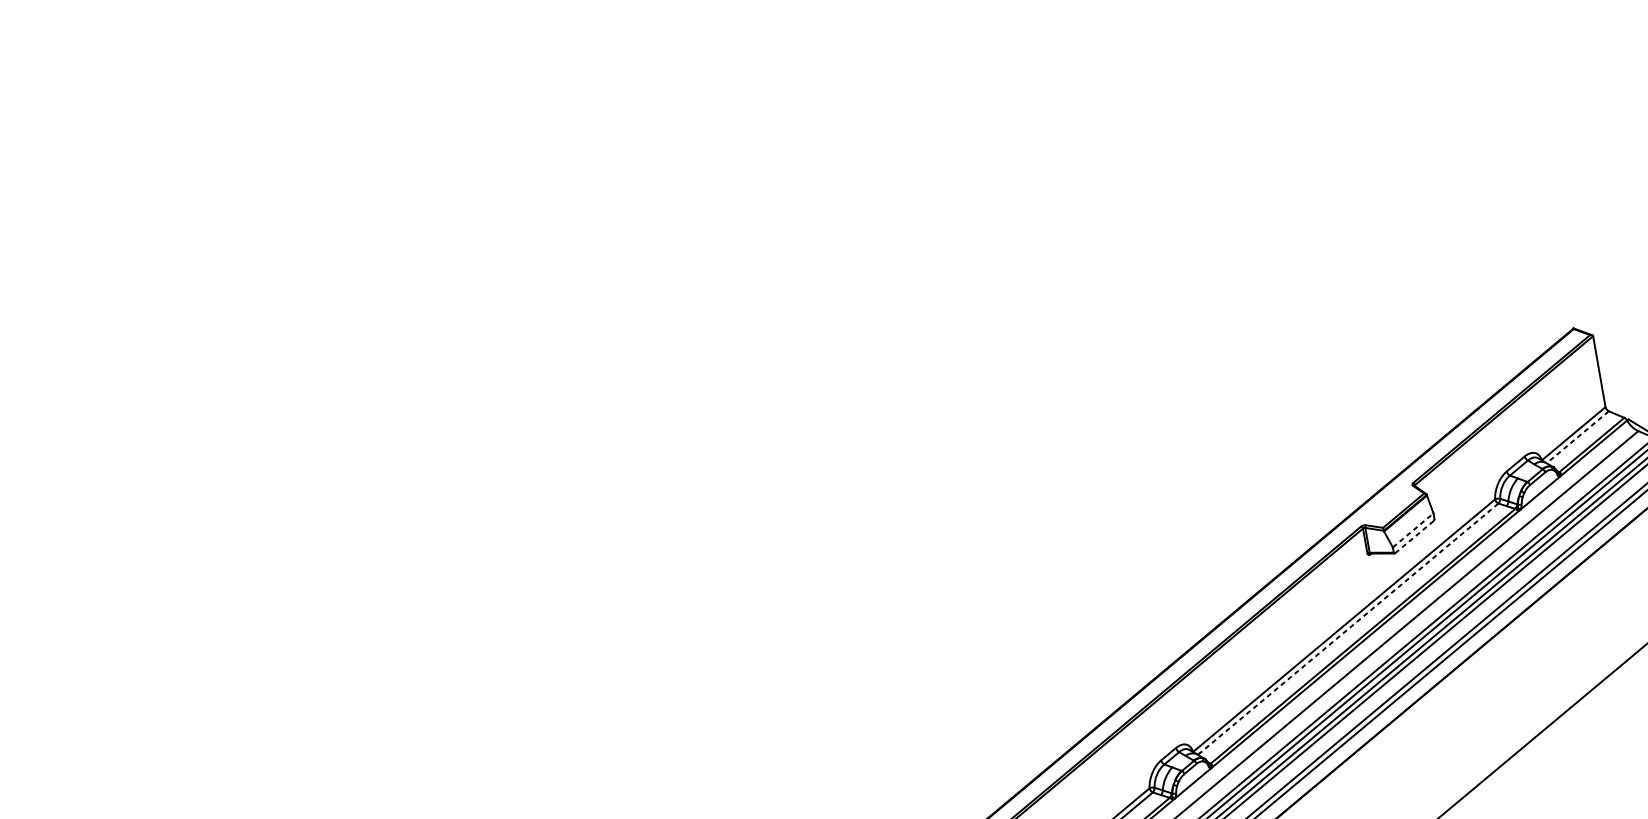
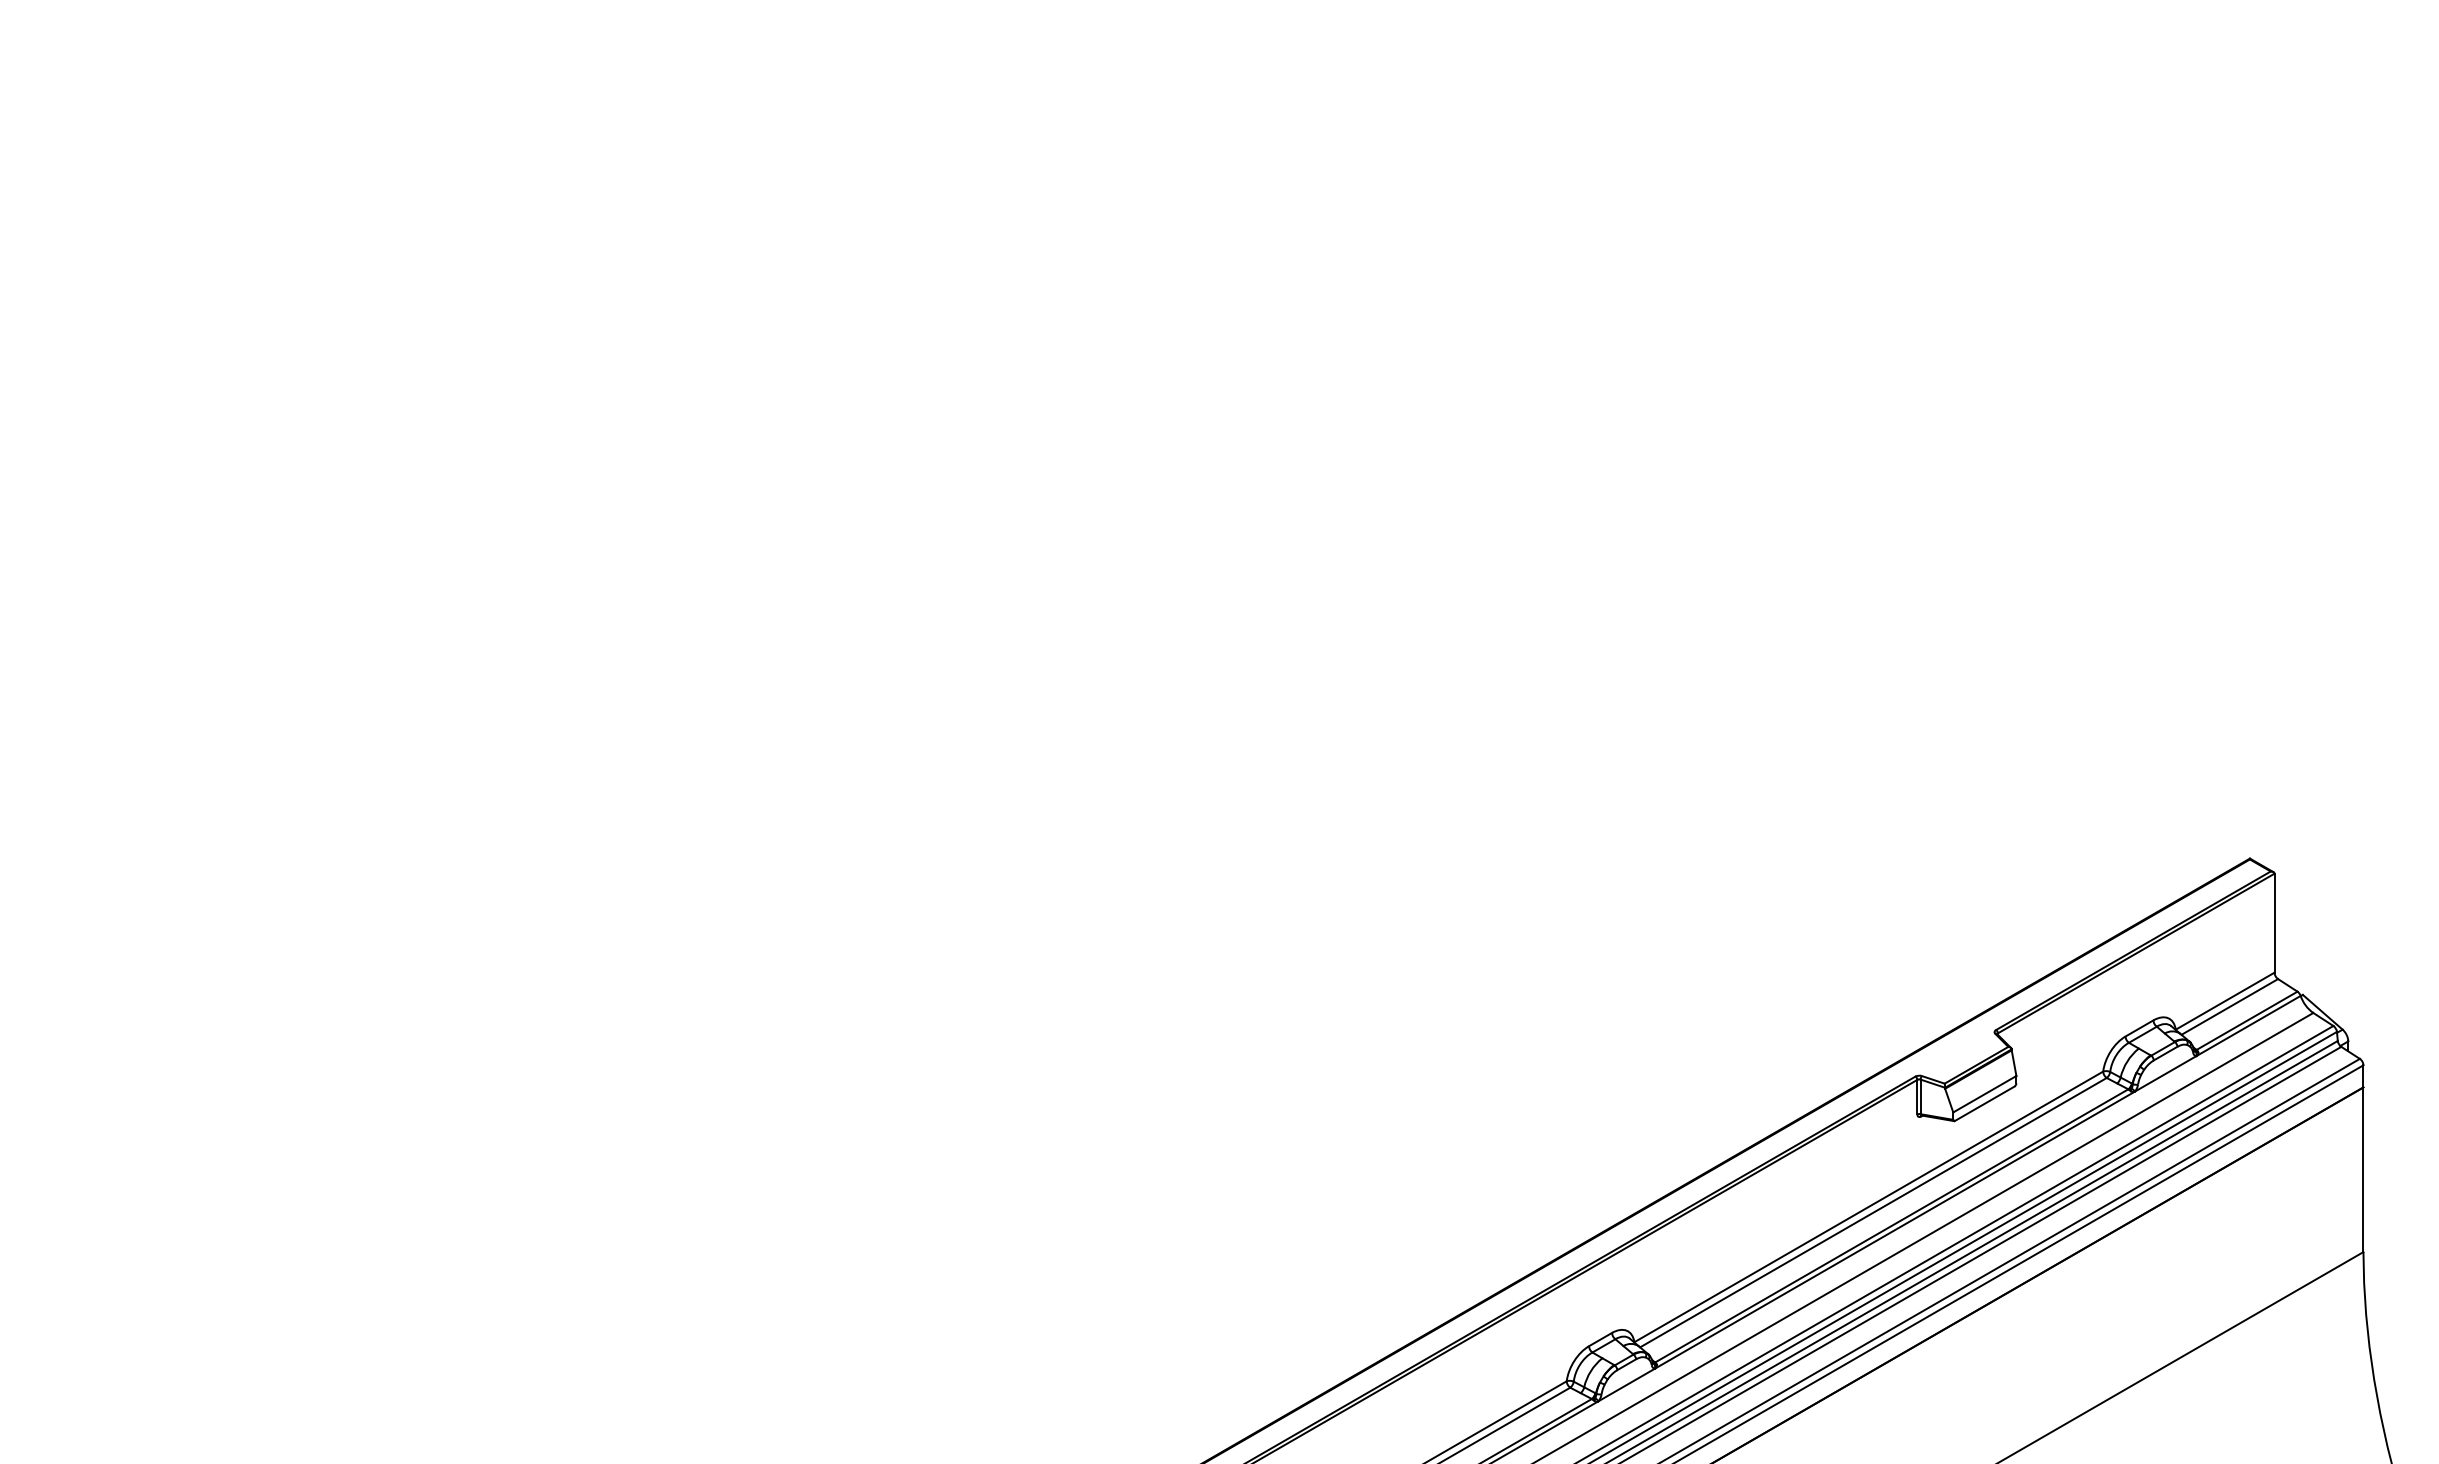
line: (1577, 436) -> (2229, 1006), dashed -> solid
line: (1413, 529) -> (1985, 1093), dashed -> solid
line: (1414, 536) -> (1985, 1103), dashed -> solid
line: (1348, 629) -> (1873, 1212), dashed -> solid

